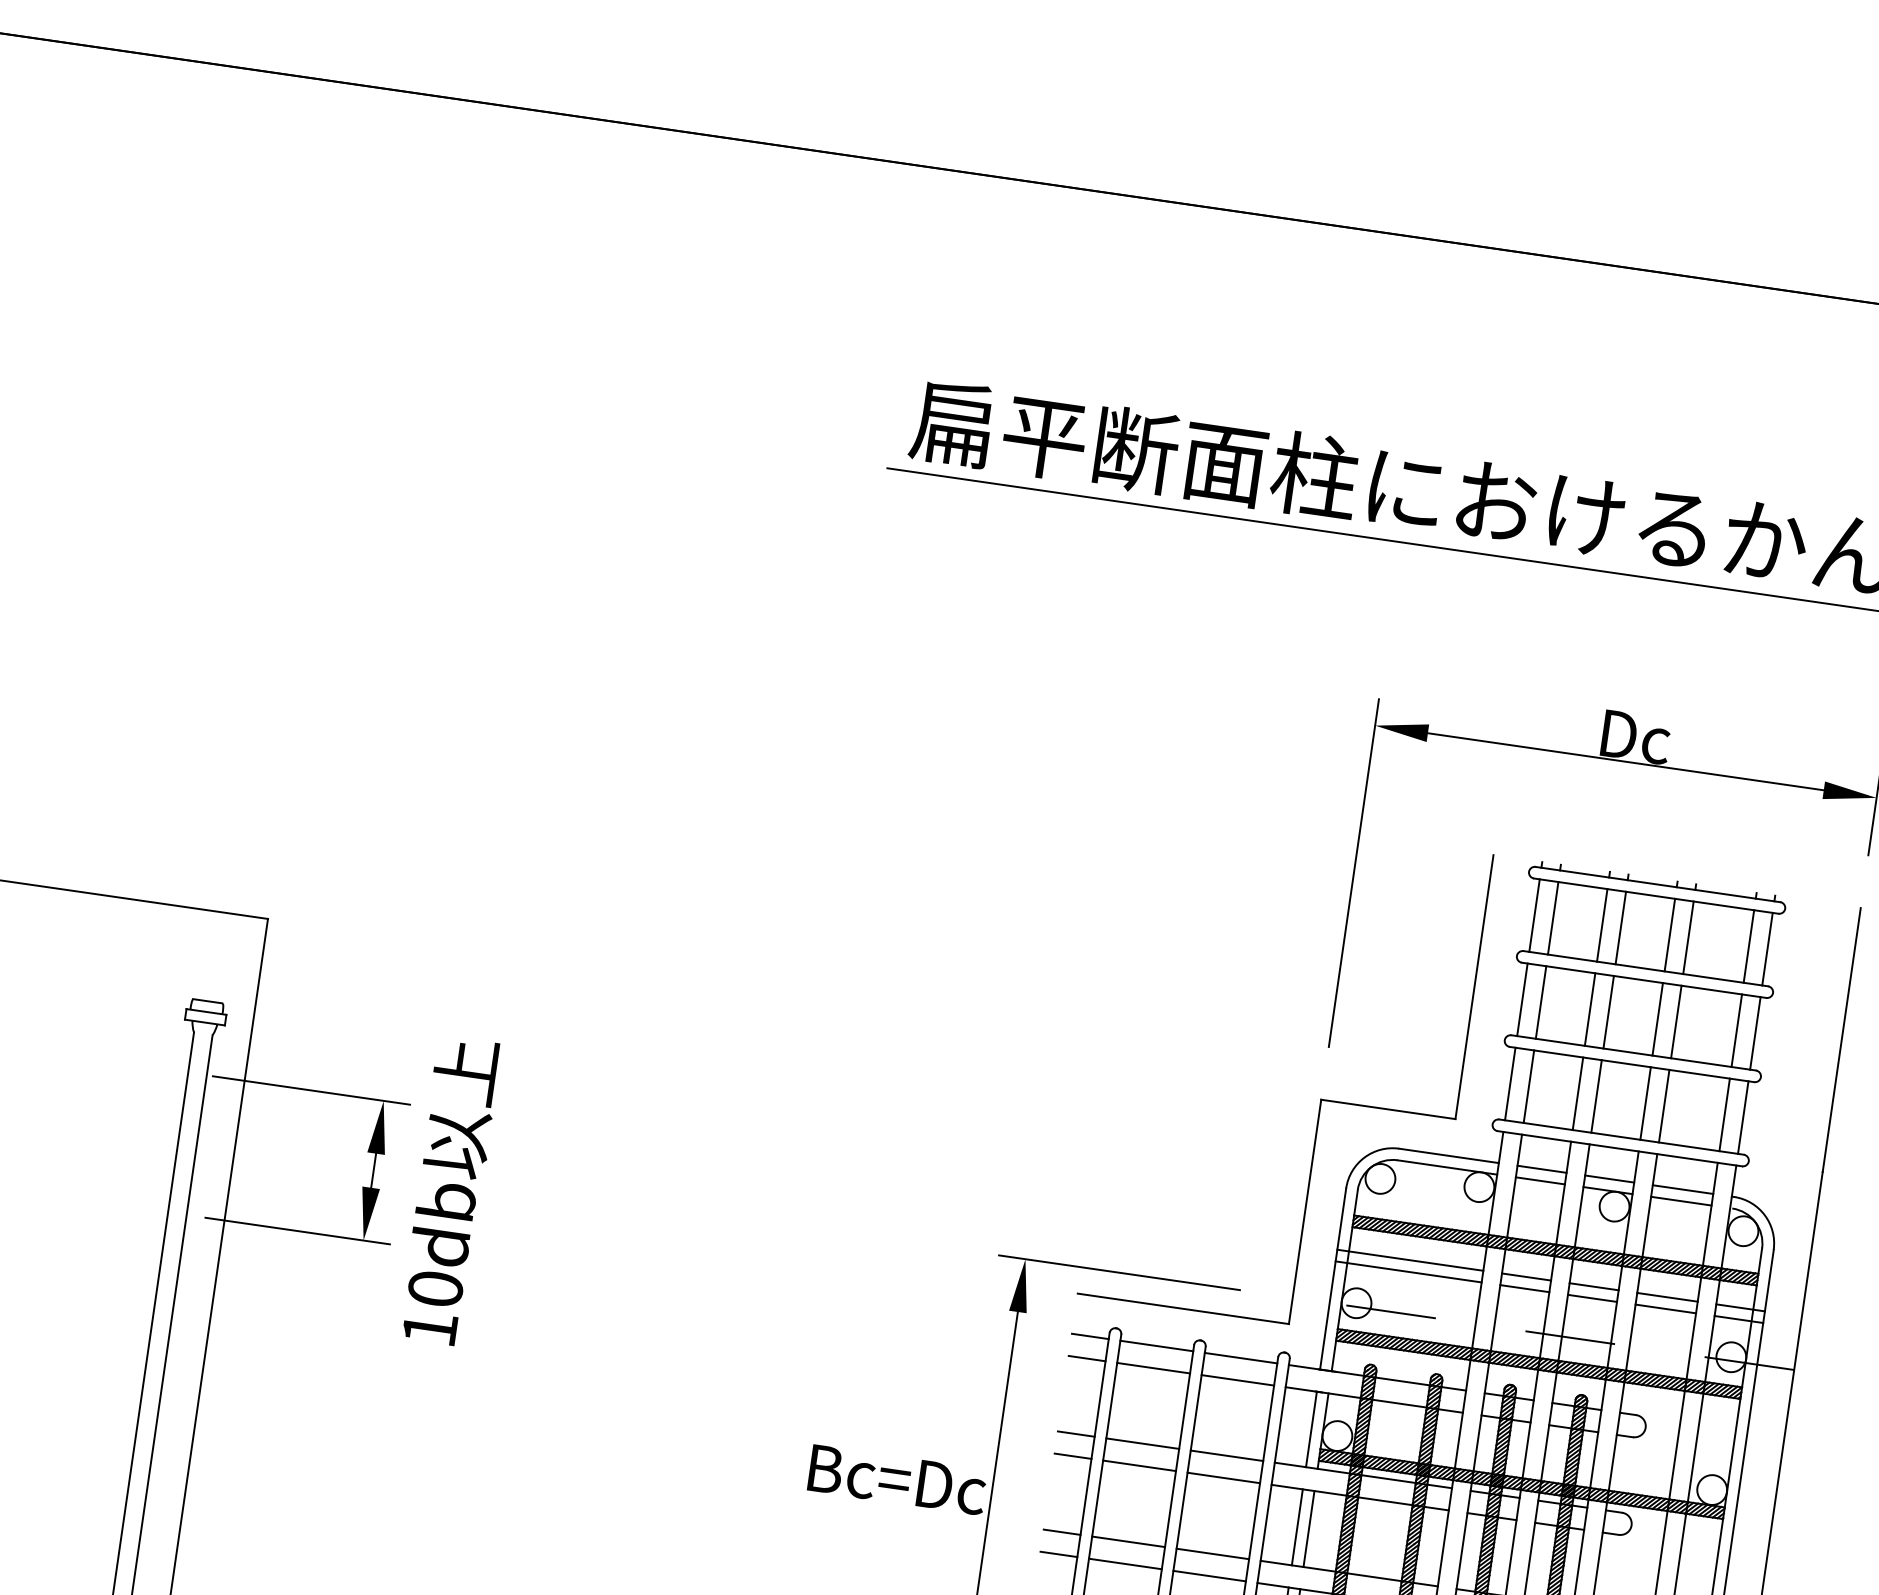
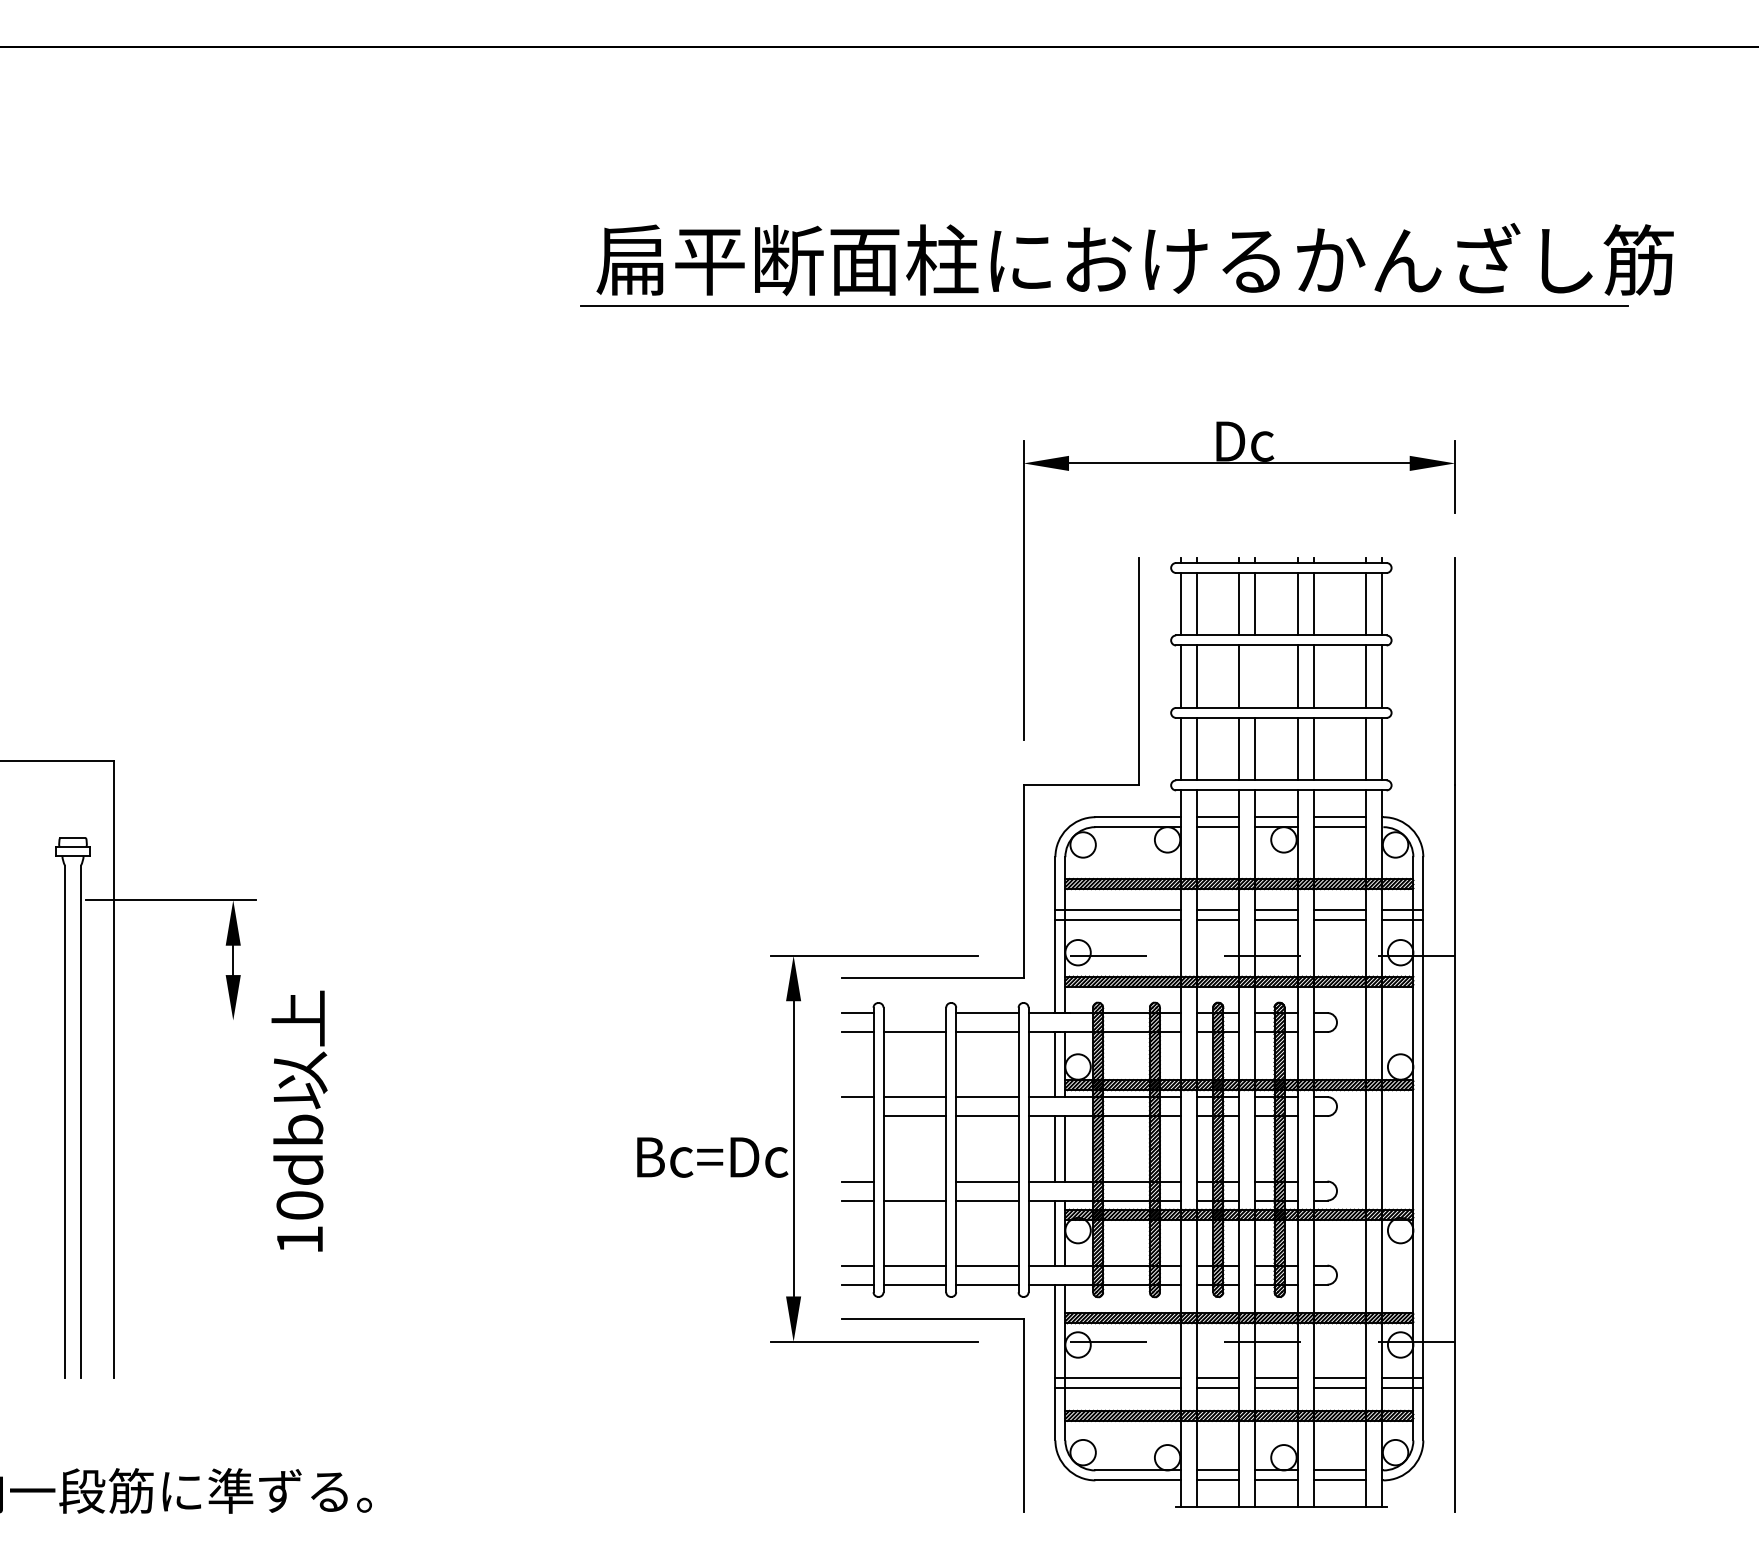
line: (1608, 1012) -> (1255, 676), removed
text: (449, 1190) -> (299, 1120), moved
line: (297, 1231) -> (176, 1020), removed
line: (1156, 1346) -> (914, 1013), removed
line: (1072, 1456) -> (857, 1116), removed
line: (1128, 1541) -> (914, 1181), removed

